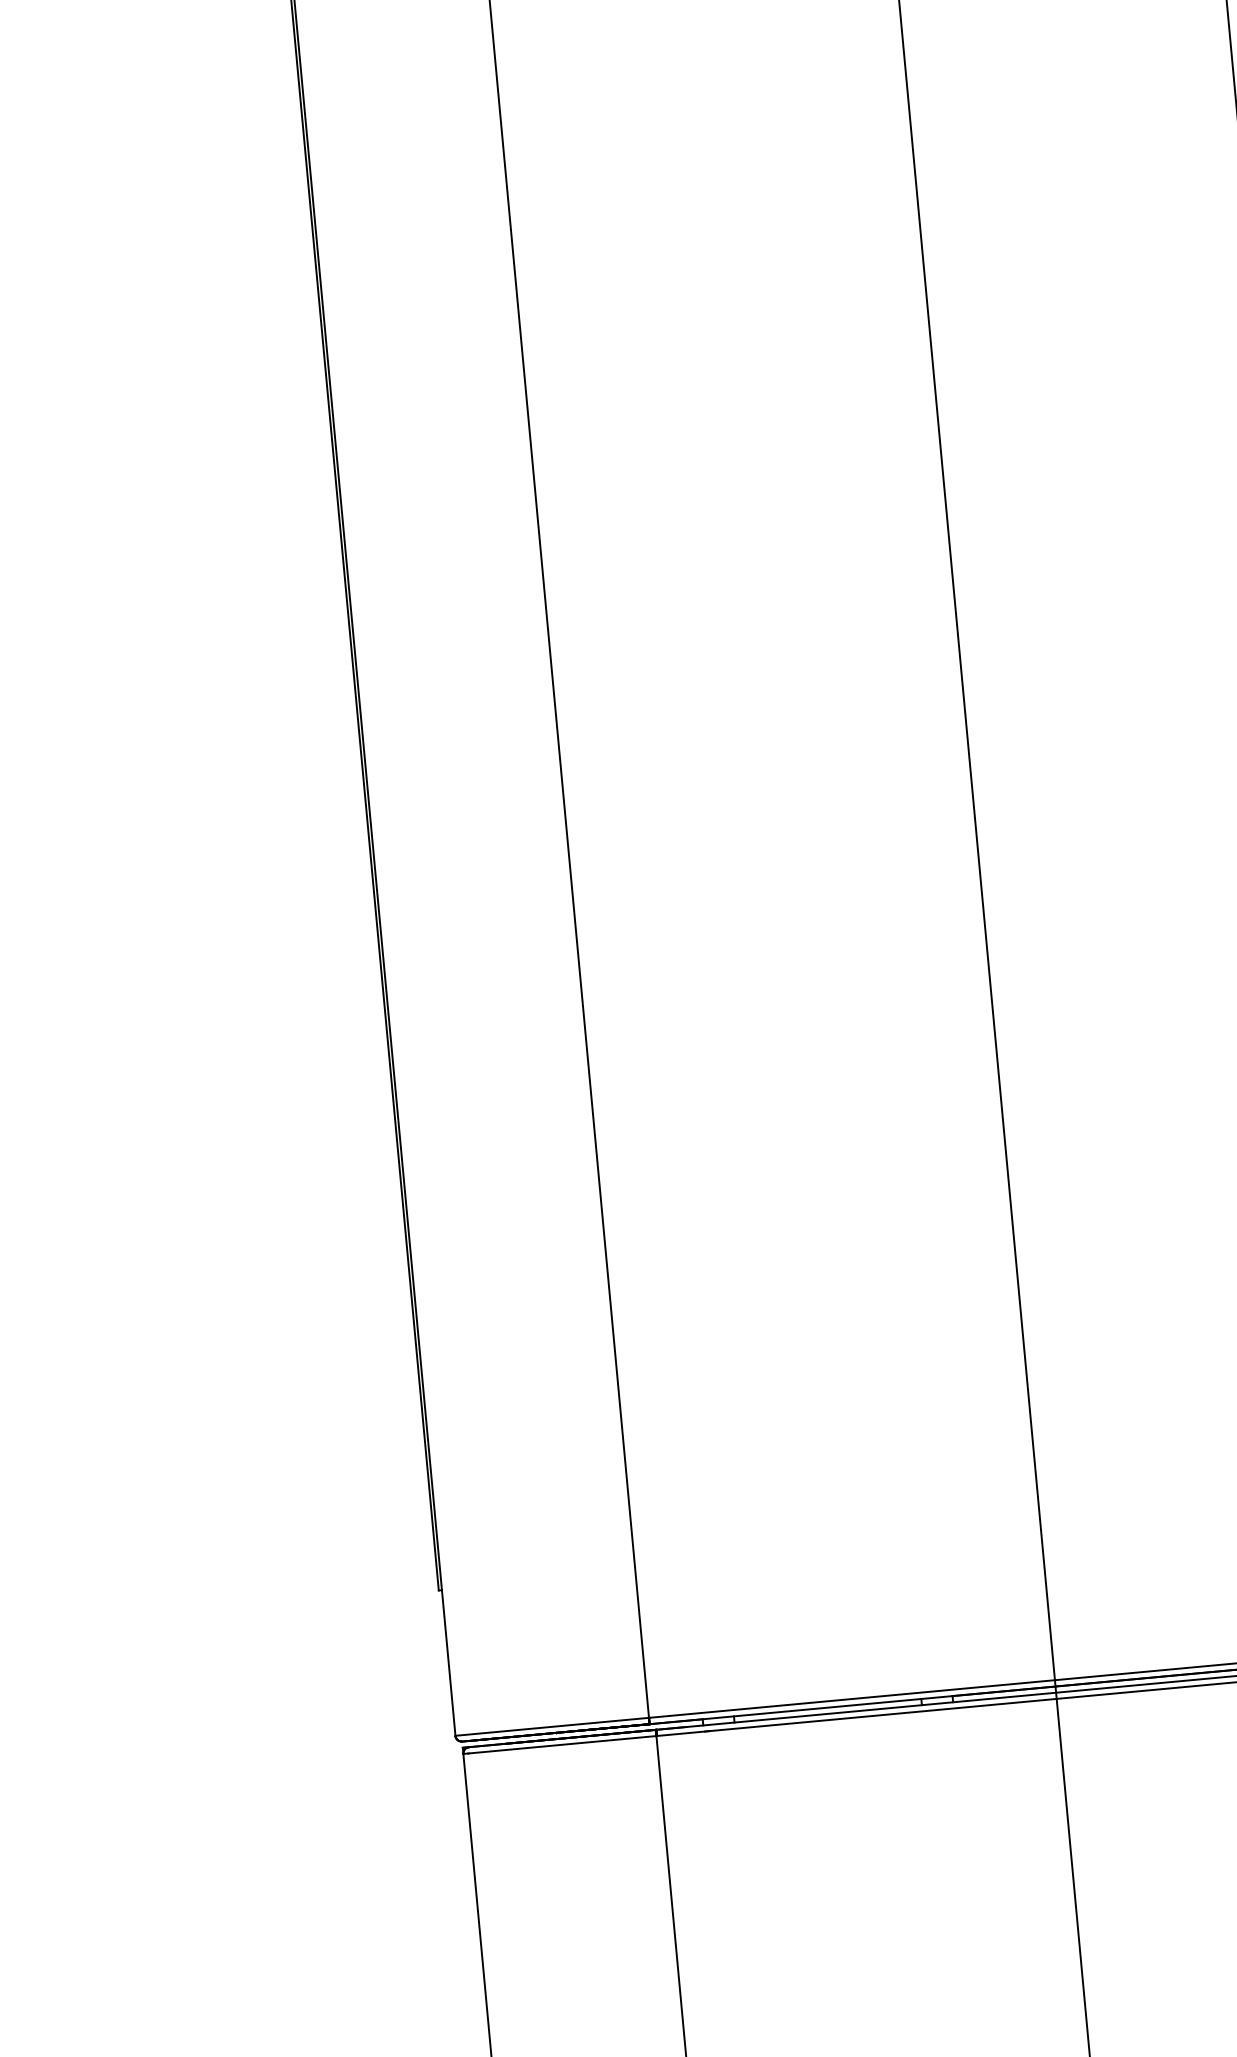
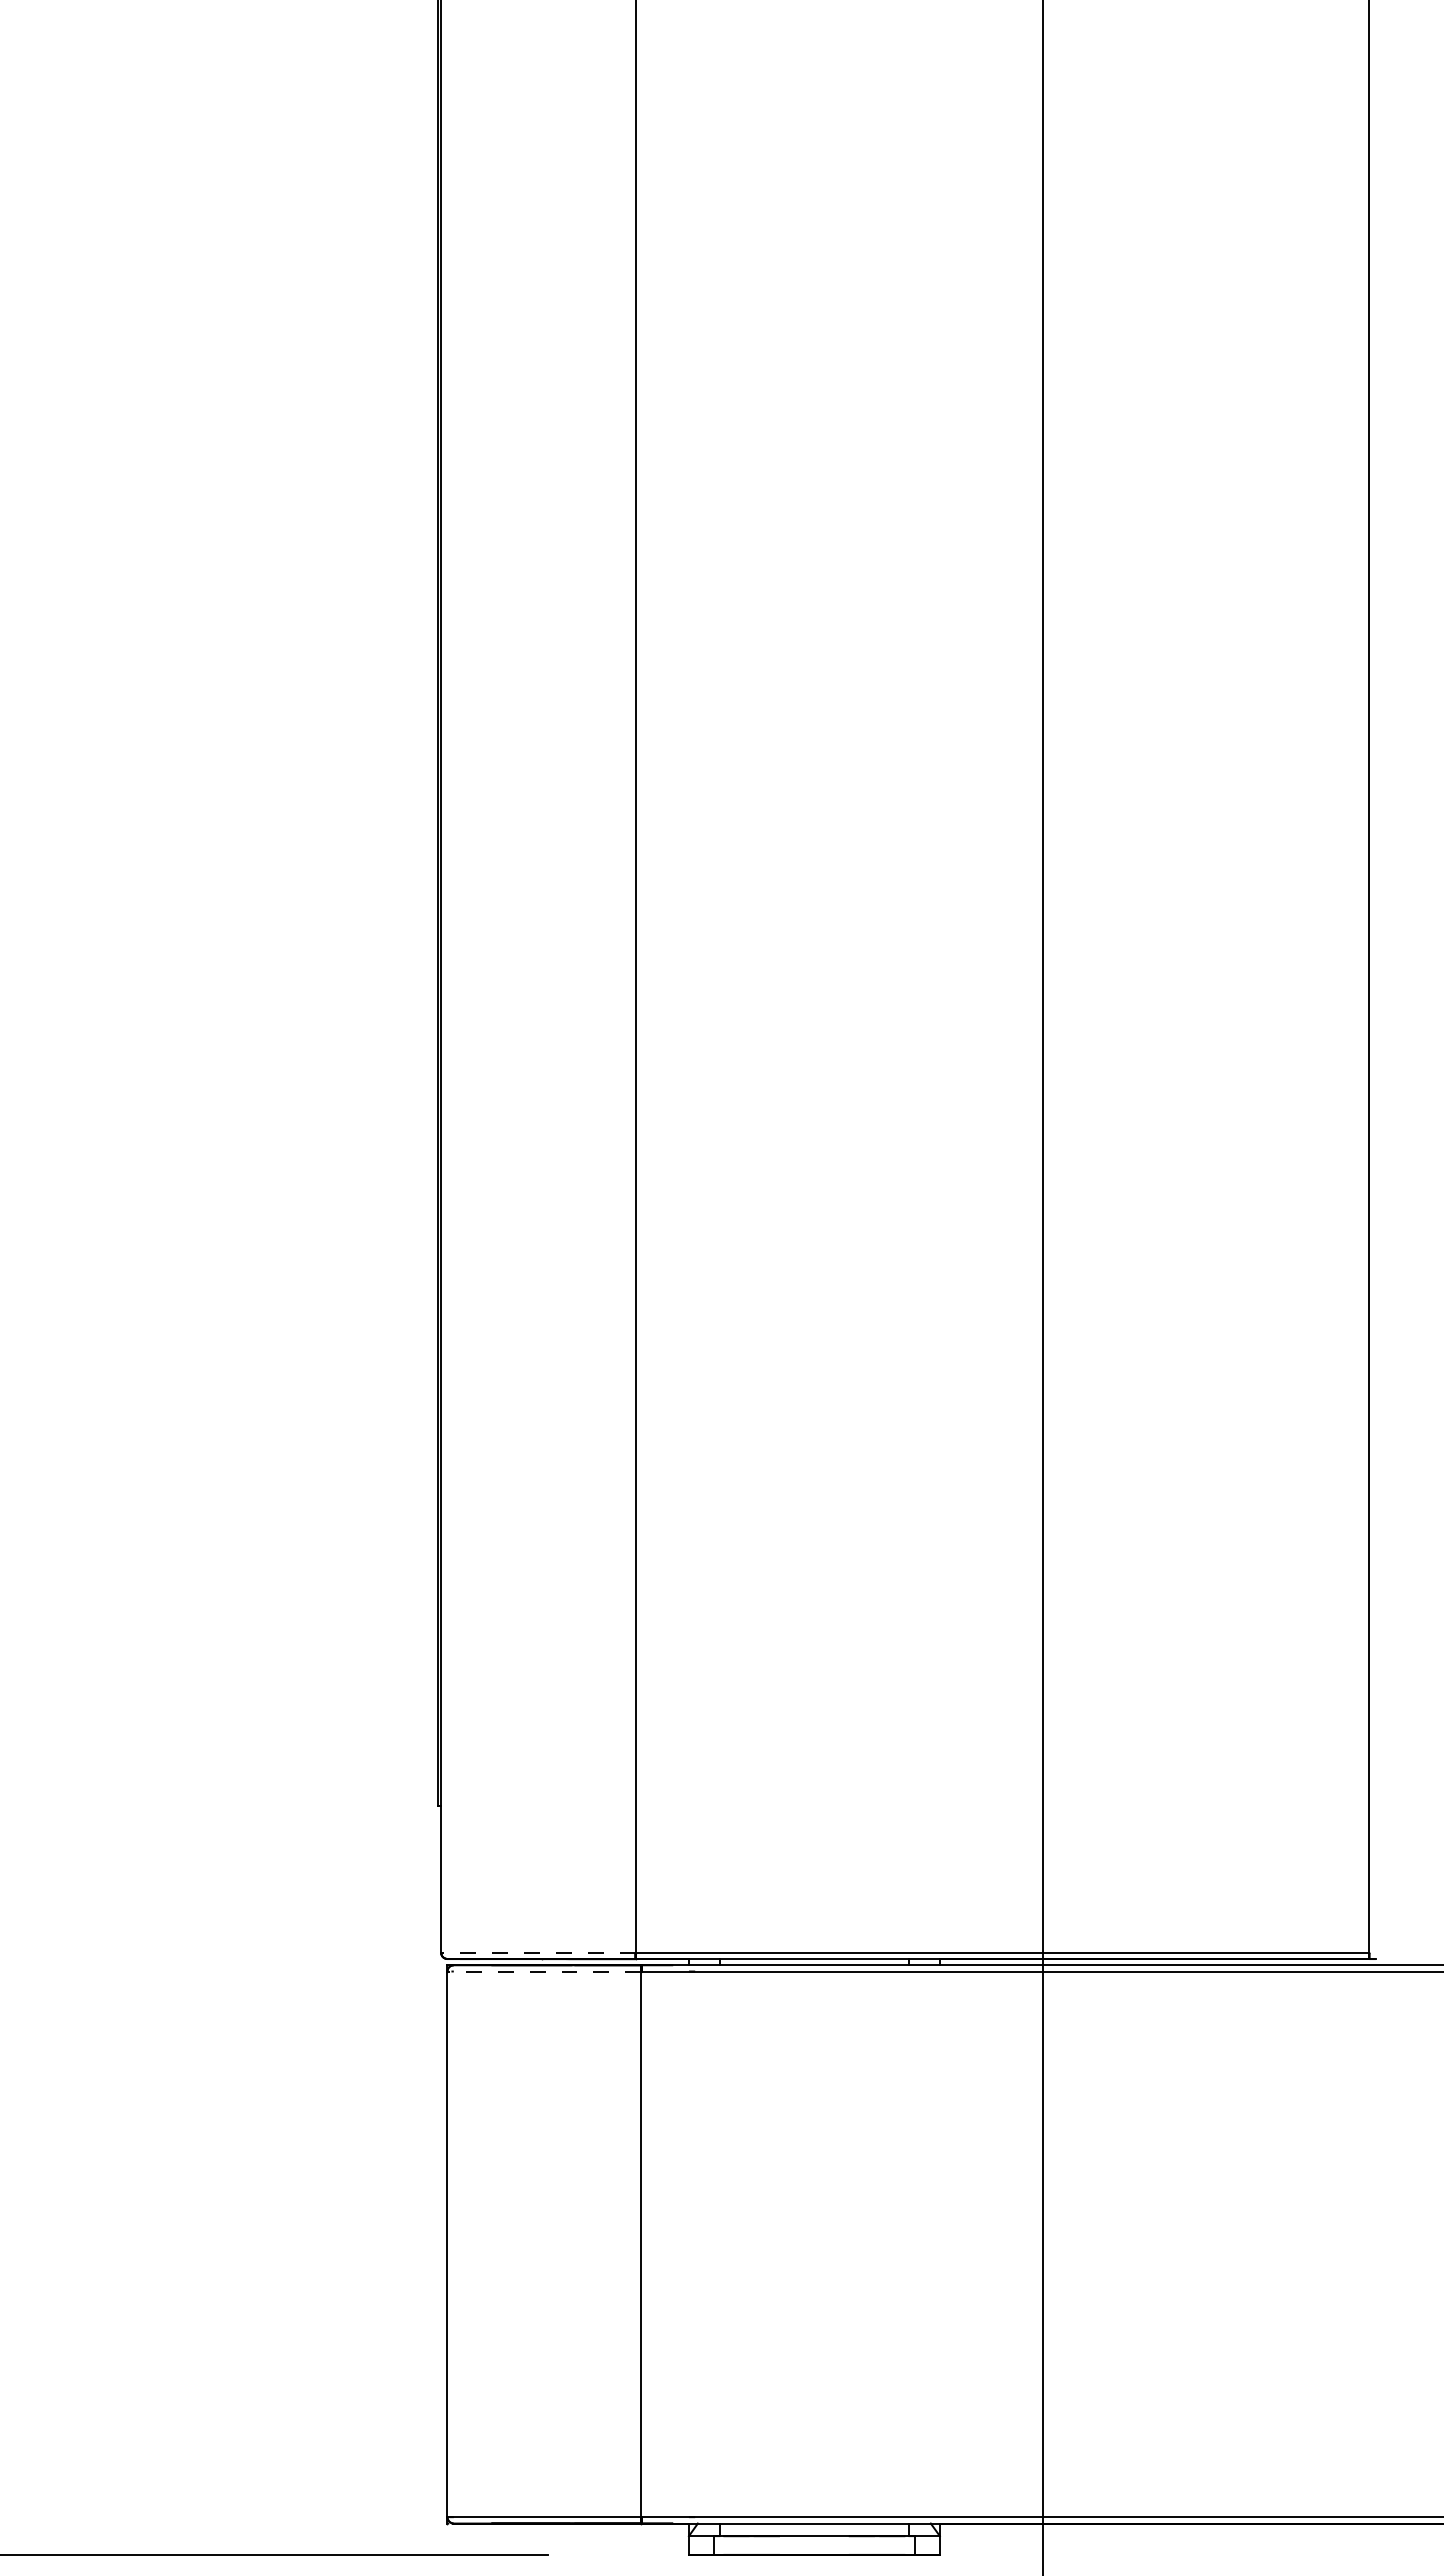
line: (551, 1726) -> (537, 1952), solid -> dashed
line: (560, 1744) -> (544, 1971), solid -> dashed

